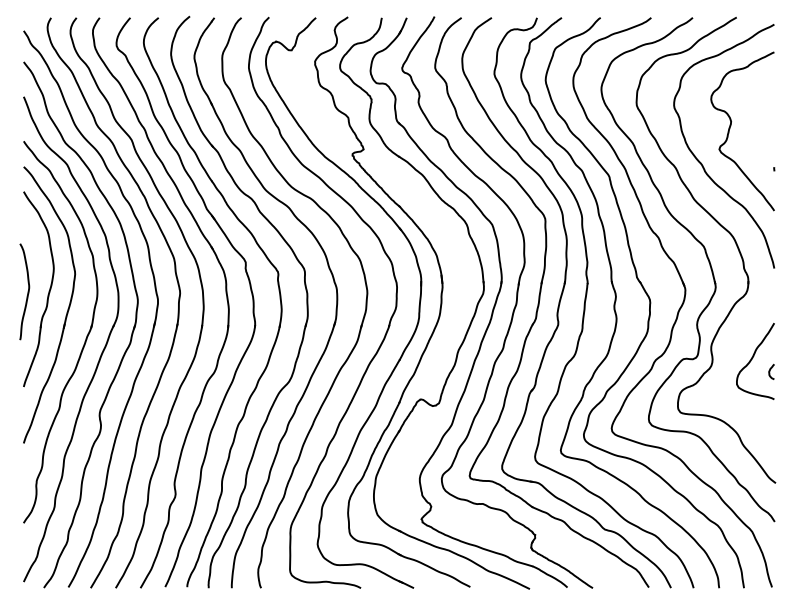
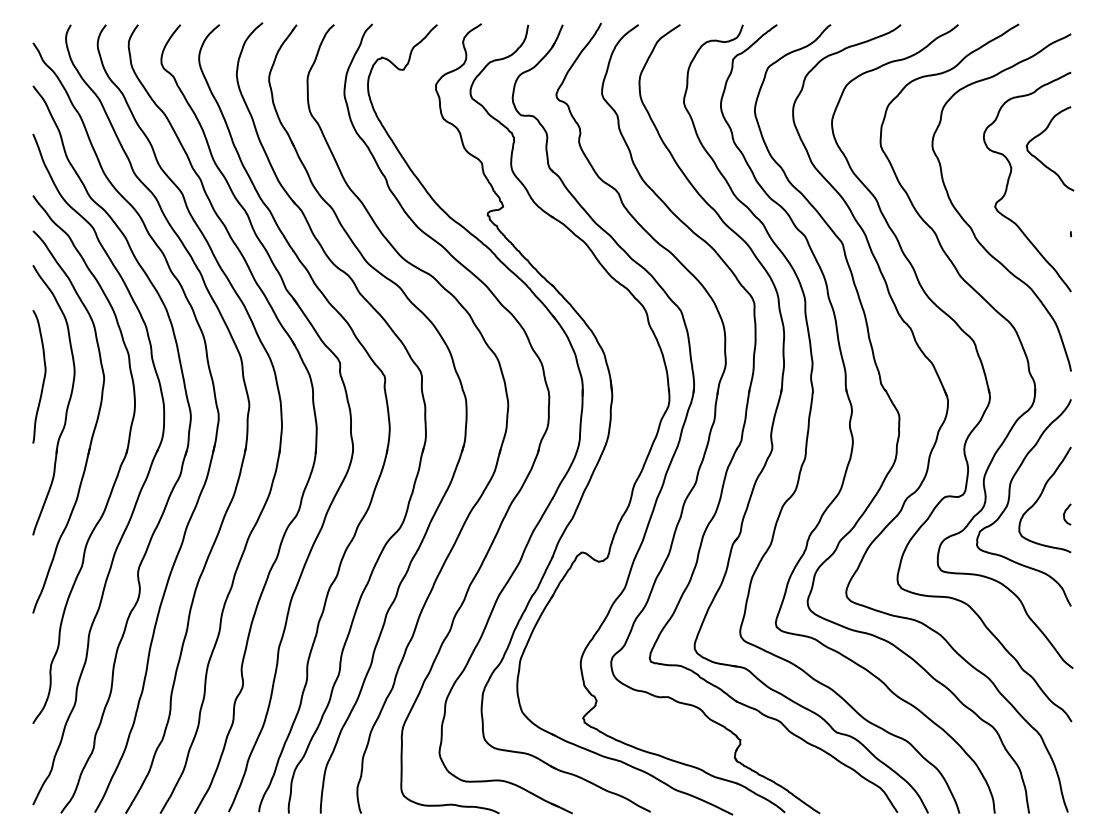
curve: (750, 114) -> (1038, 158), added
curve: (27, 292) -> (43, 377), moved
curve: (729, 363) -> (1009, 502), added

